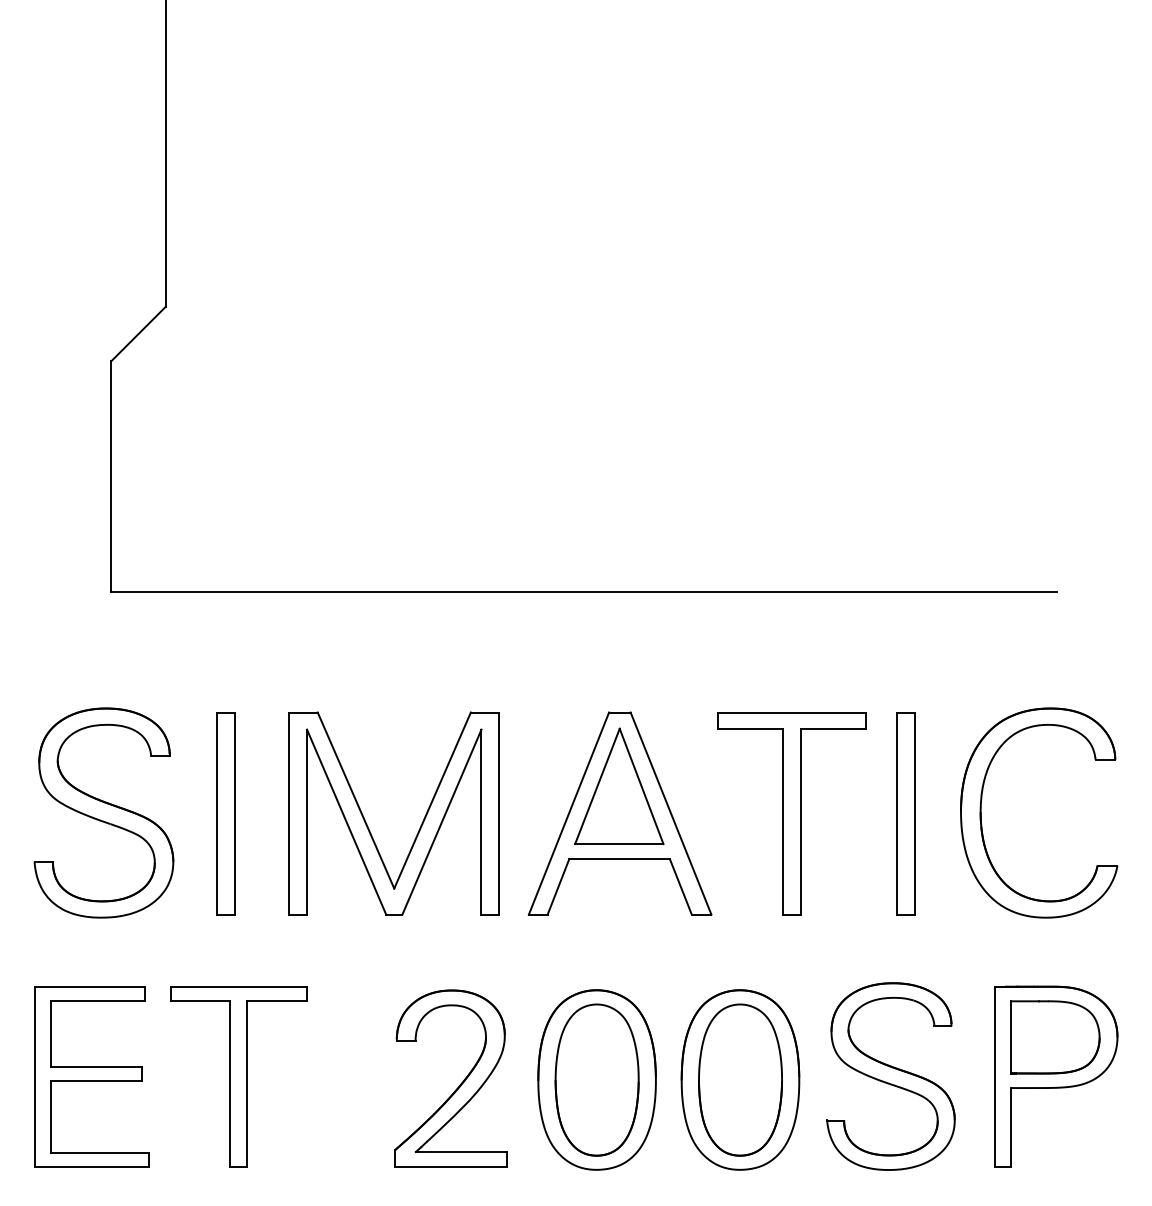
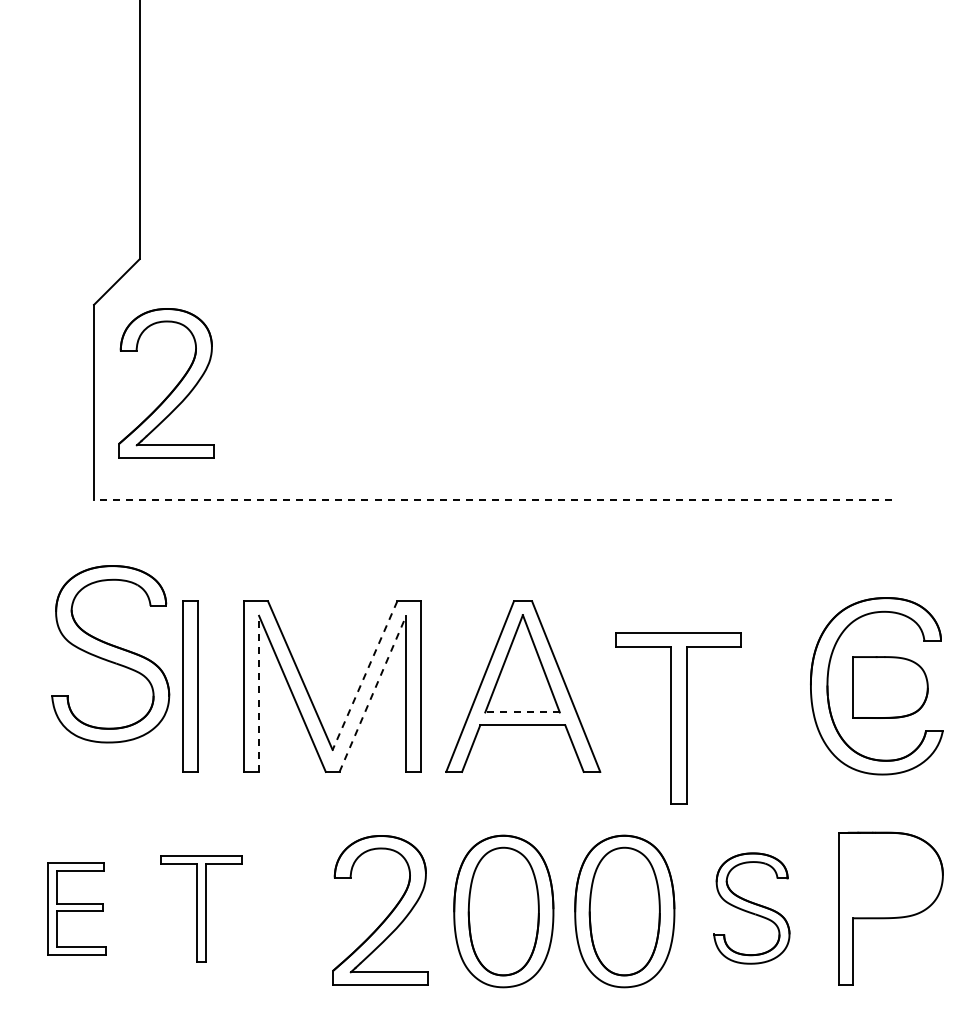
part: (204, 461) -> (172, 389), added
line: (583, 591) -> (492, 499), solid -> dashed
line: (432, 801) -> (364, 676), solid -> dashed
part: (103, 813) -> (110, 654), moved
part: (791, 813) -> (678, 718), moved
part: (906, 813) -> (764, 686), removed
line: (307, 821) -> (259, 693), solid -> dashed
line: (441, 821) -> (372, 693), solid -> dashed
line: (619, 844) -> (522, 712), solid -> dashed
part: (1055, 1037) -> (890, 687), moved
part: (91, 1076) -> (77, 908), size x0.6
part: (238, 1076) -> (201, 908), size x0.7
part: (890, 1076) -> (751, 908), size x0.7

